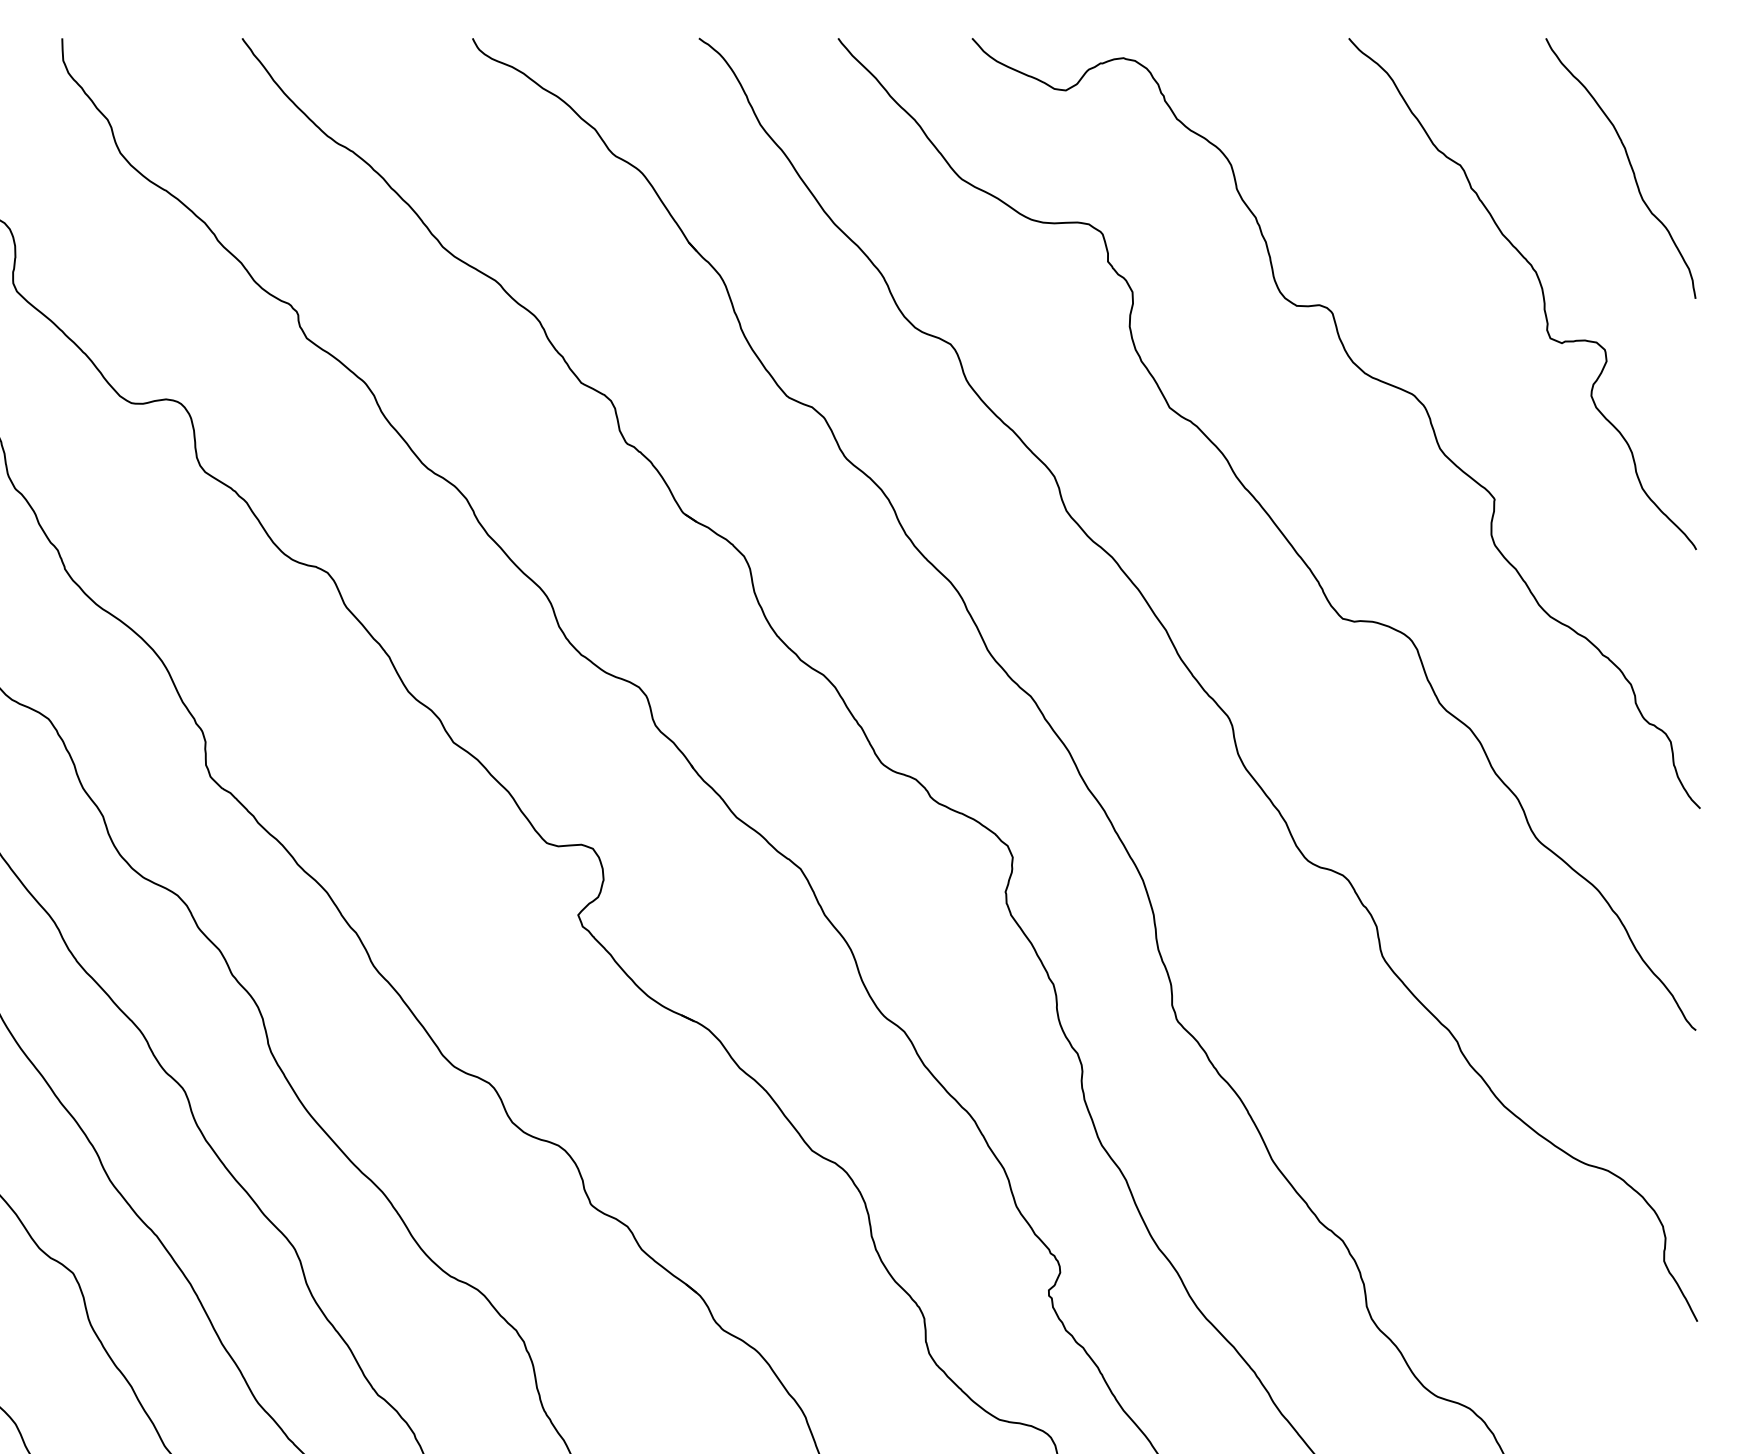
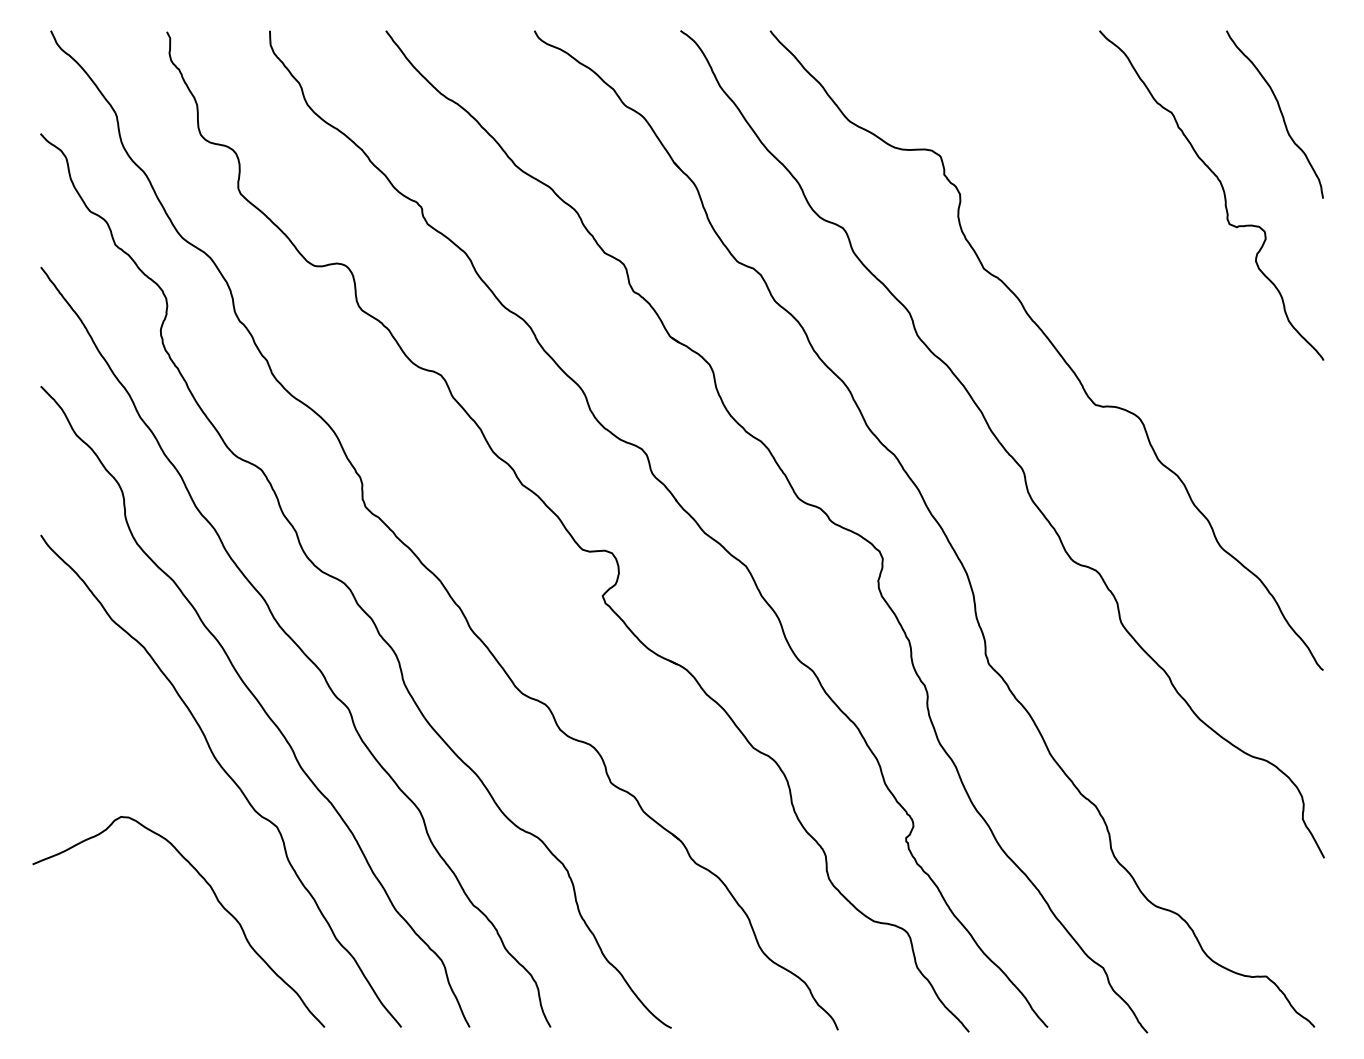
curve: (1365, 376) -> (1110, 248), removed

